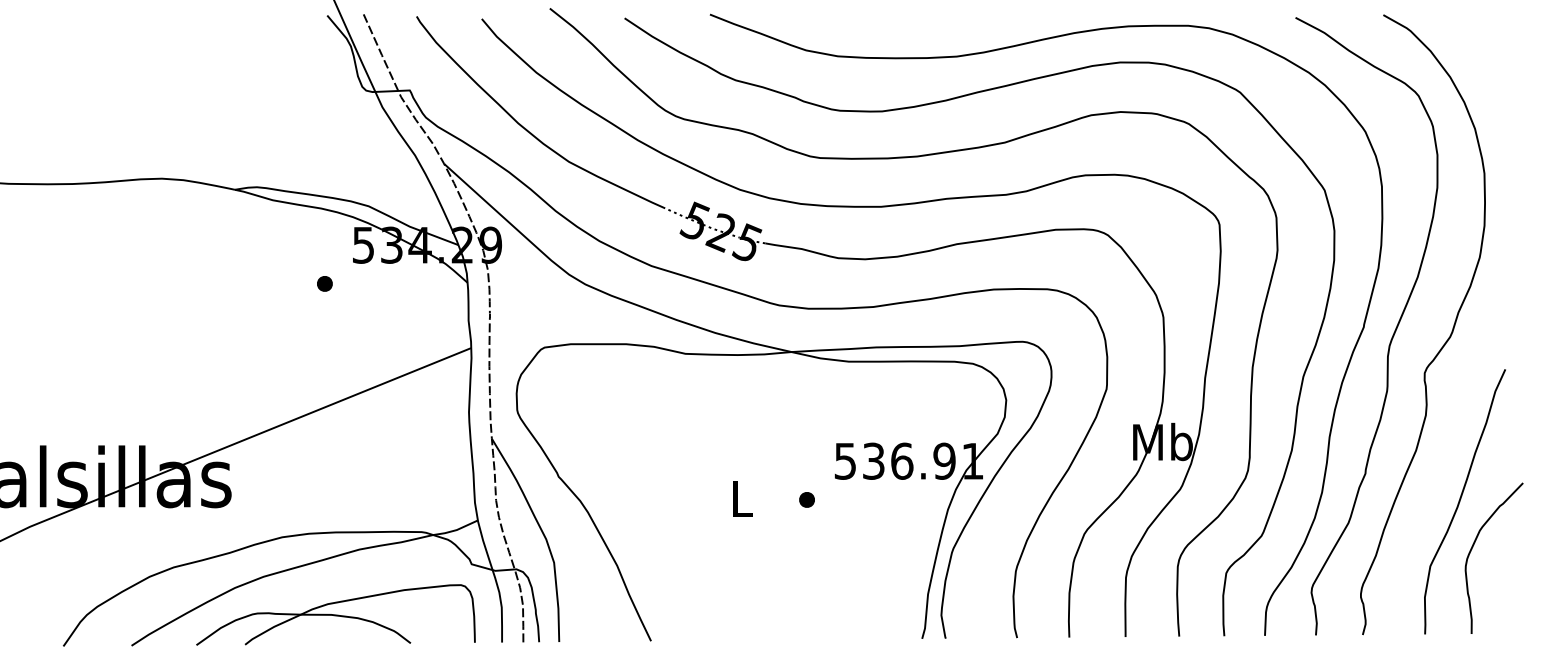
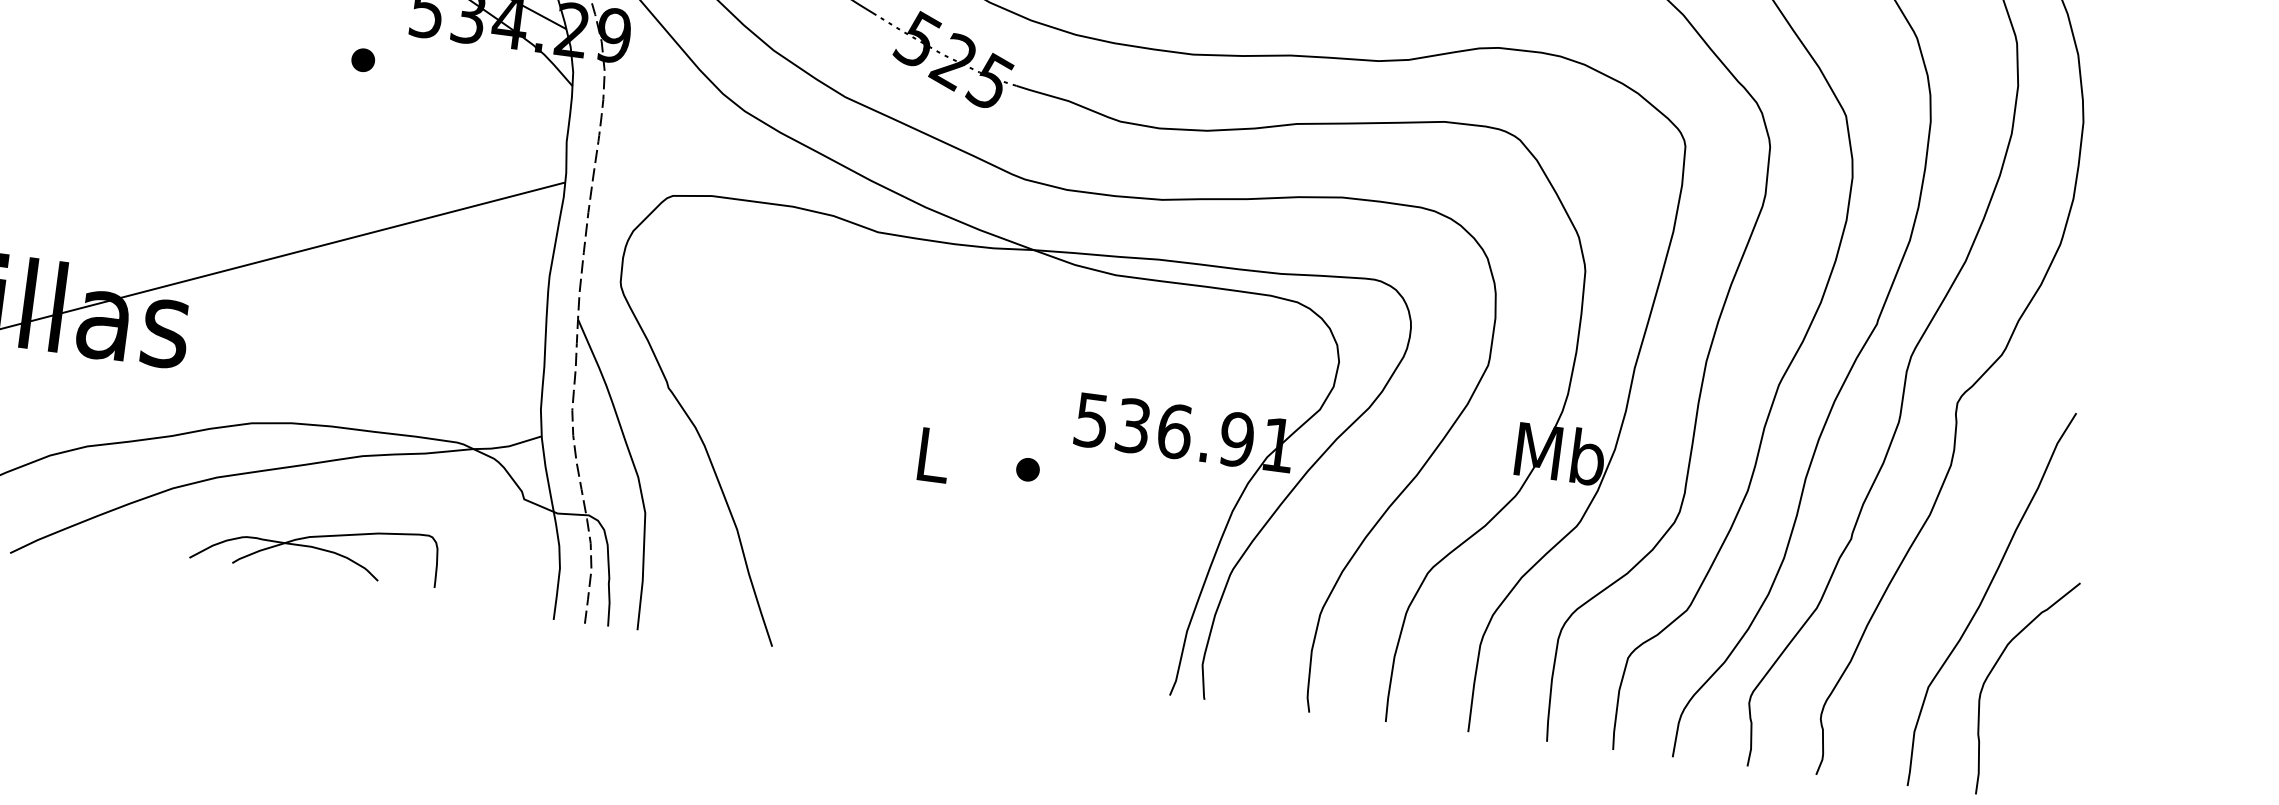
part: (335, 614) -> (314, 546), size x0.6

